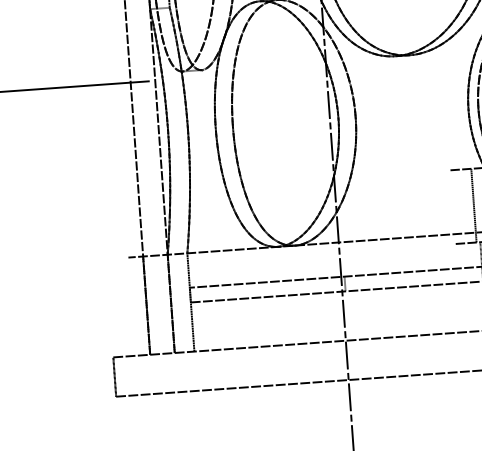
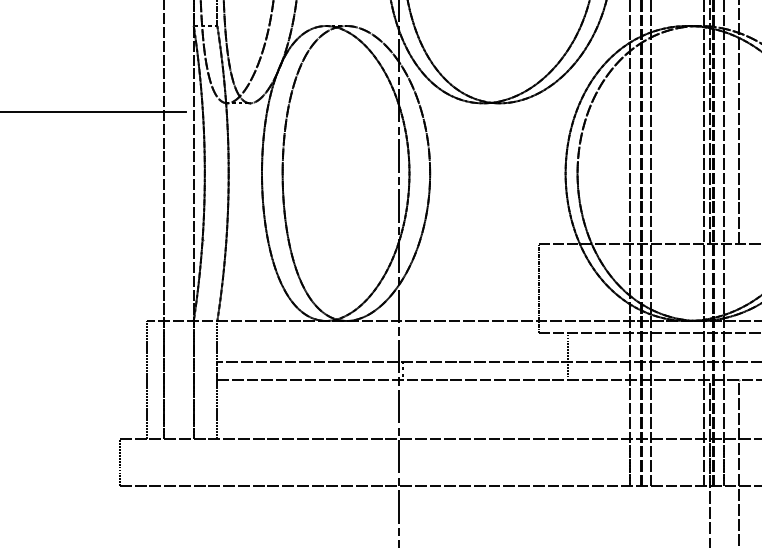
line: (473, 205) -> (538, 288), moved
line: (131, 306) -> (146, 379), added

